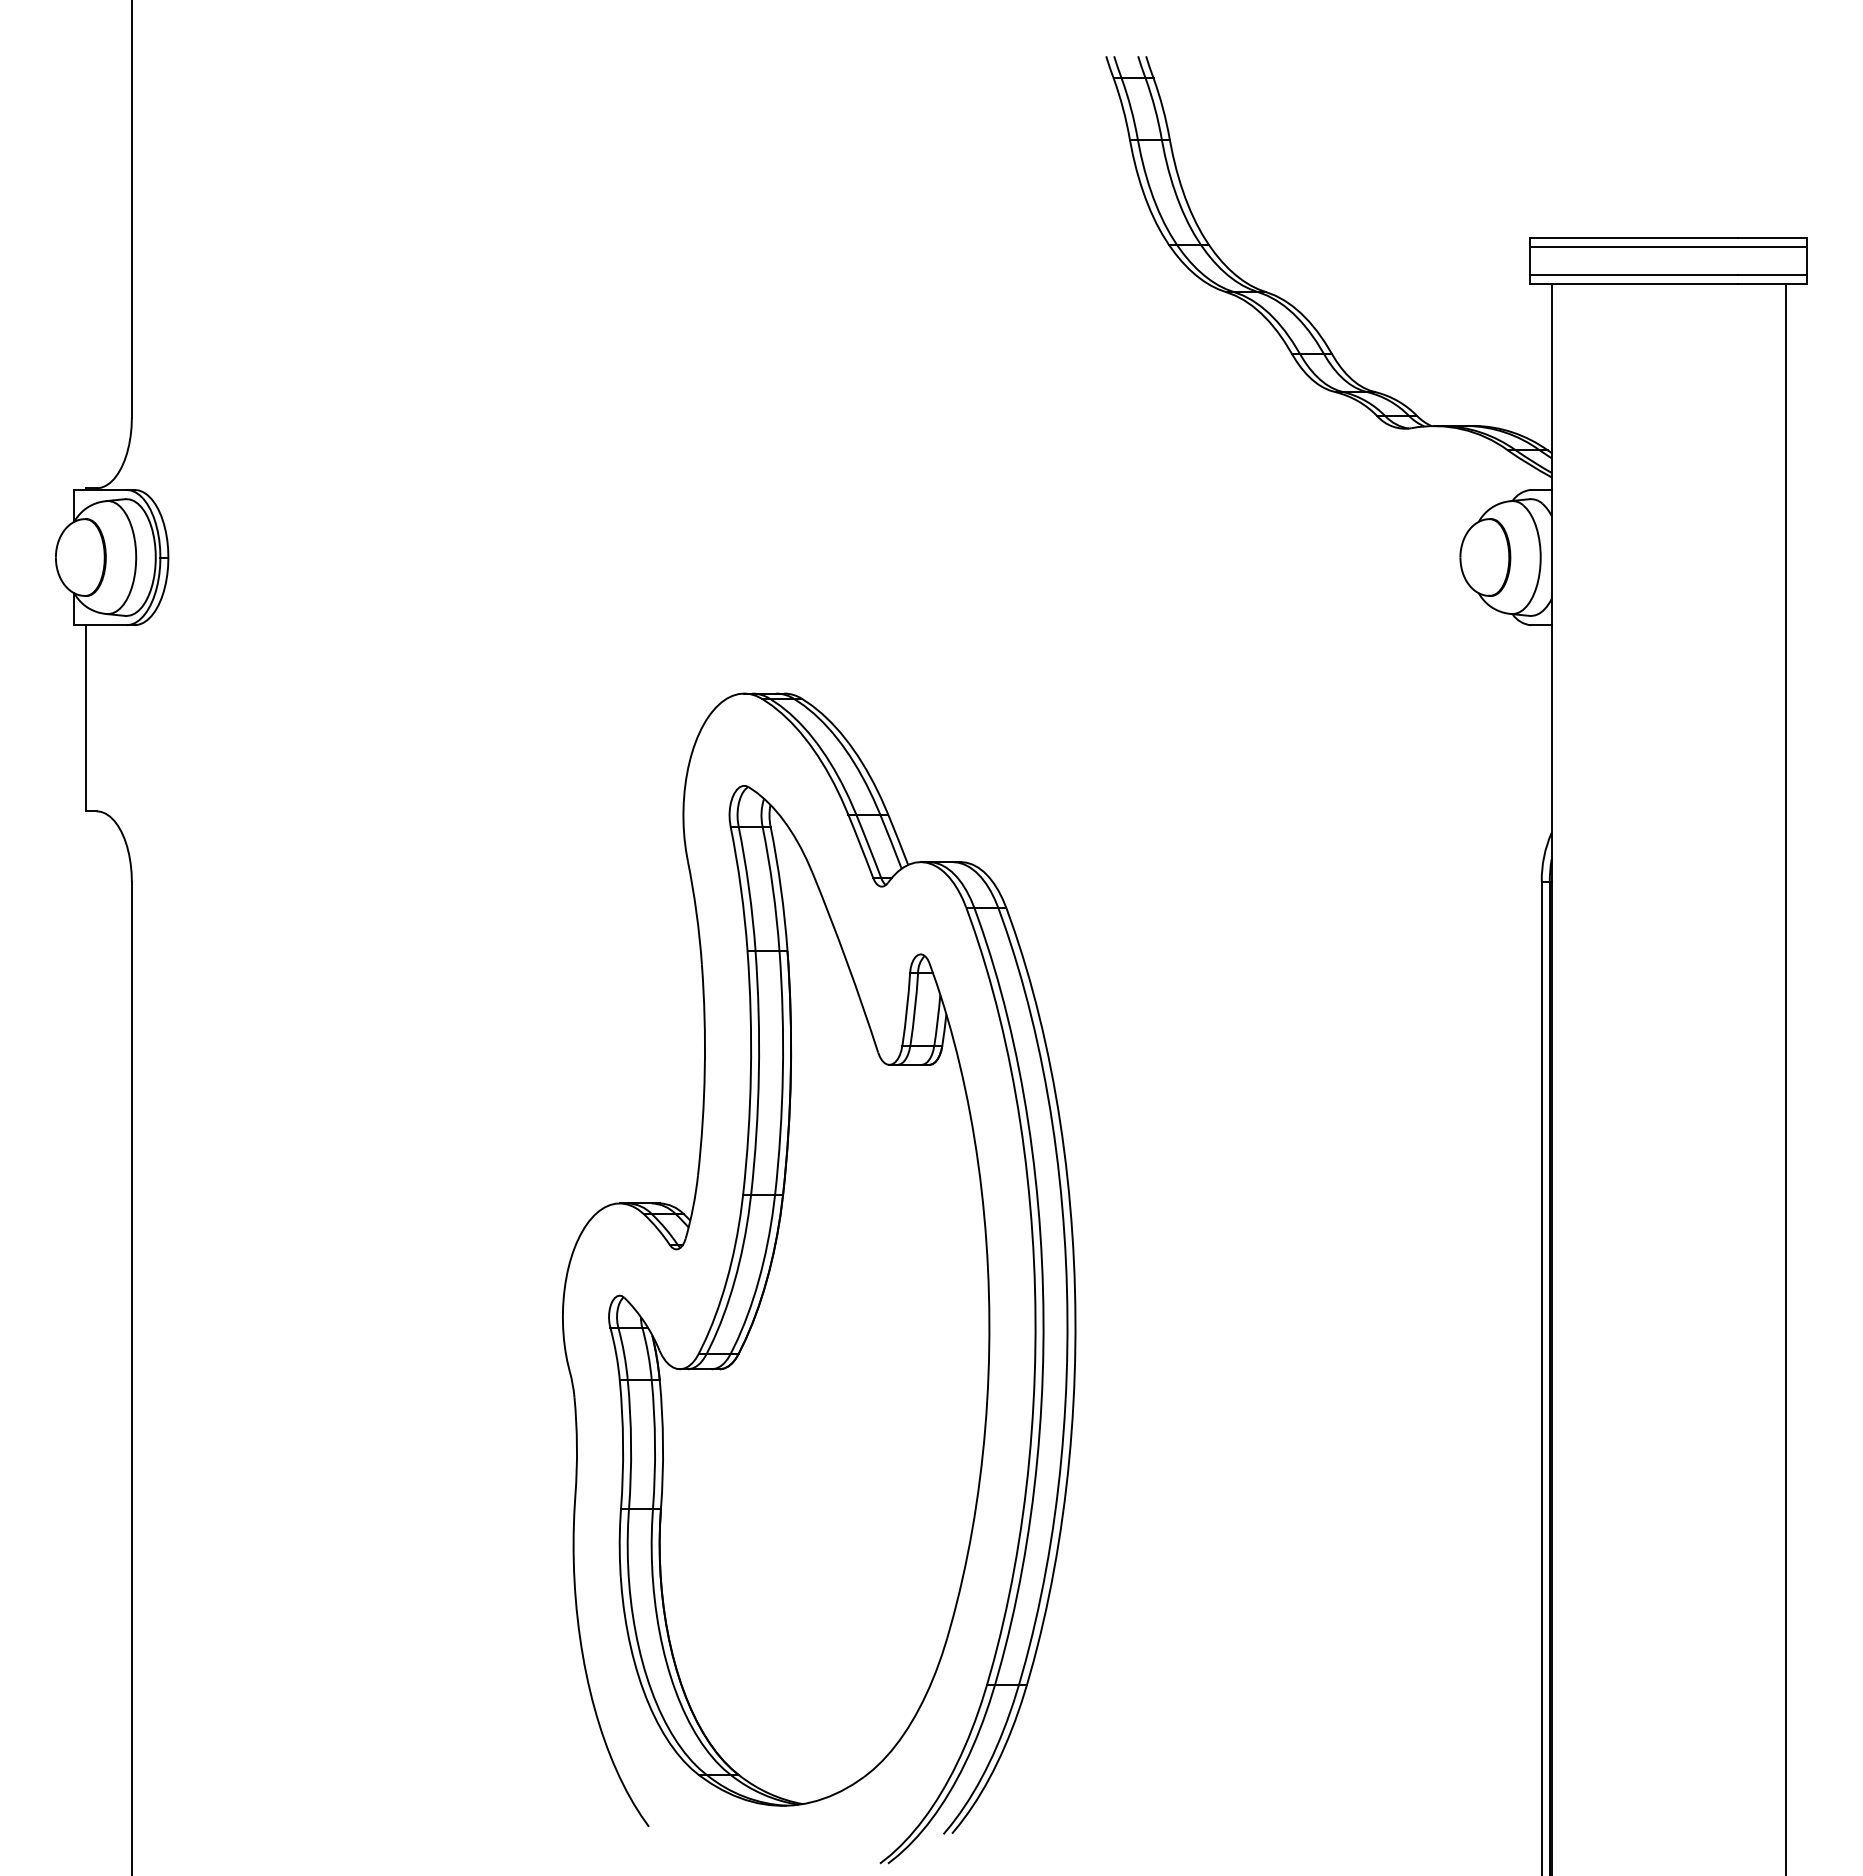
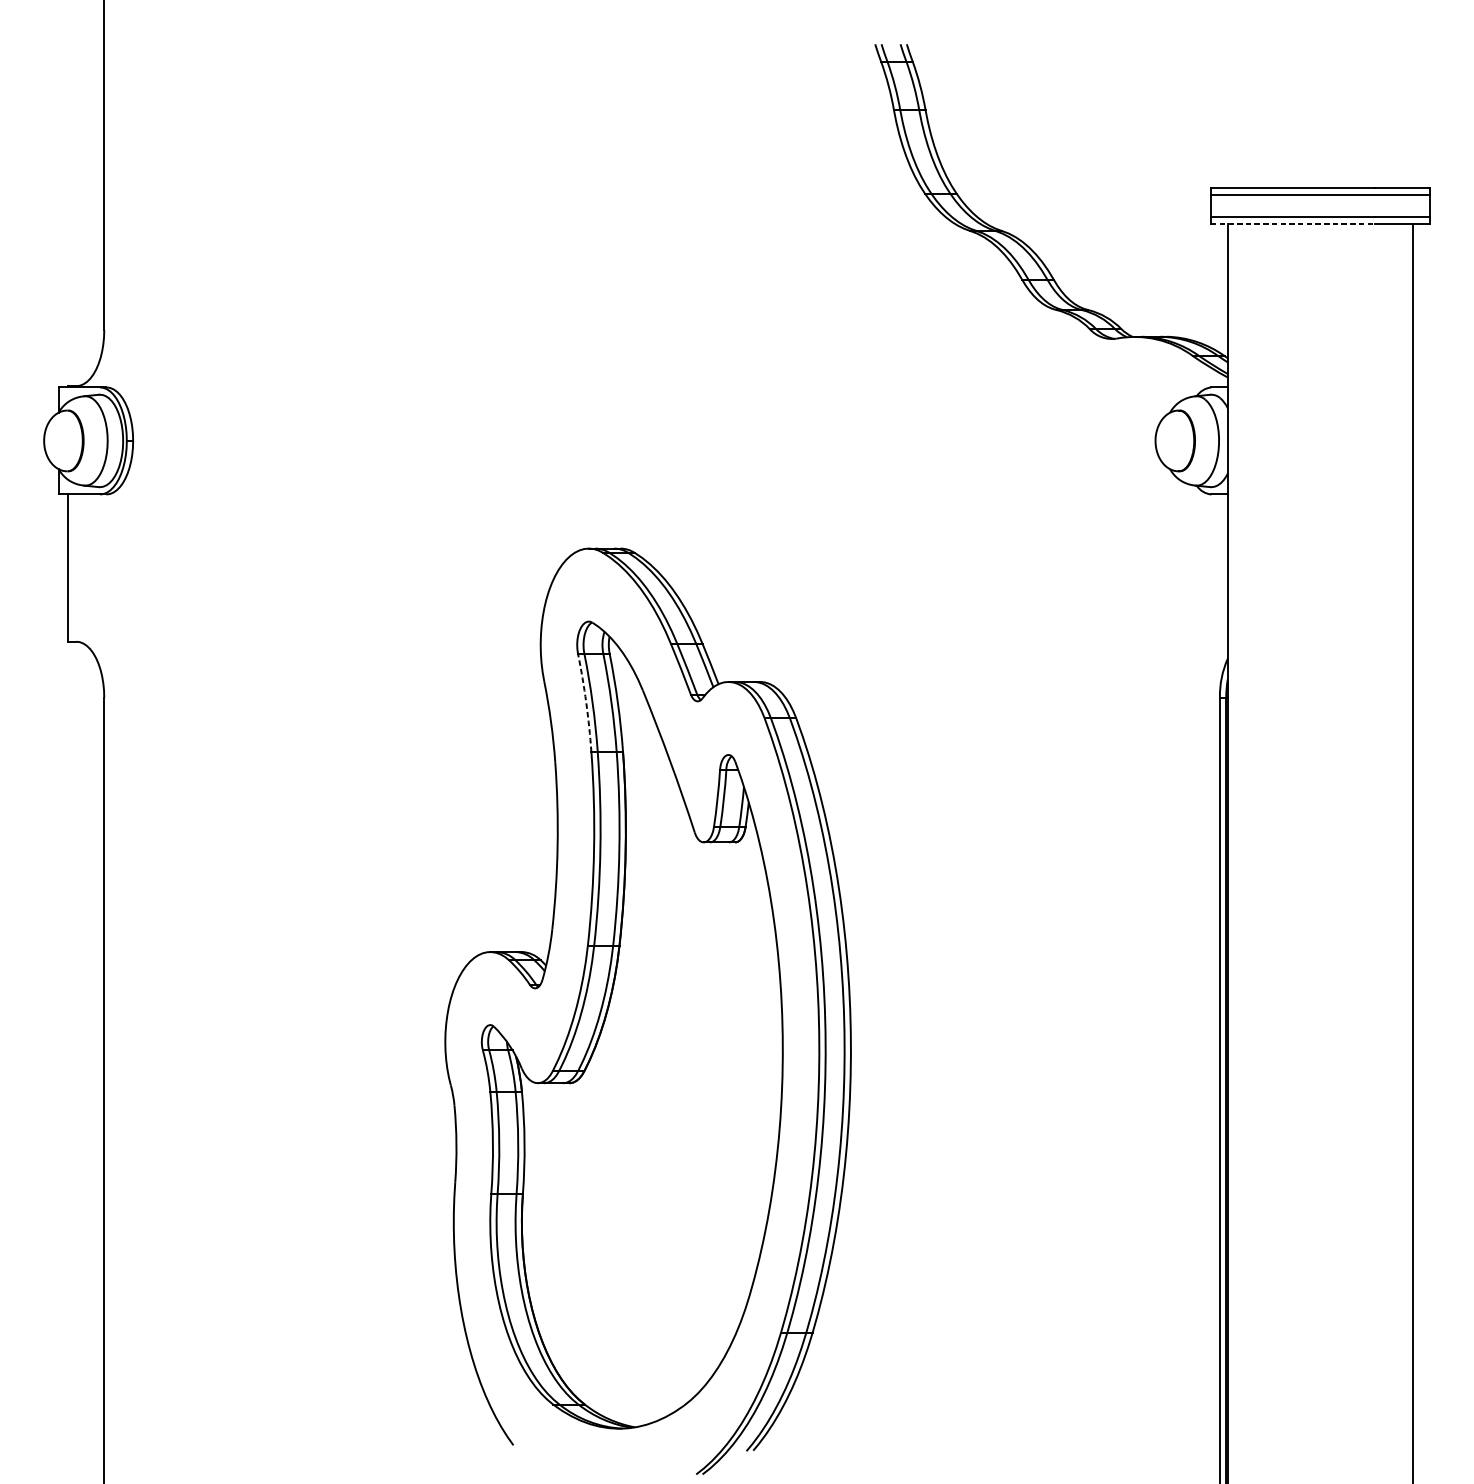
line: (1634, 283) -> (1293, 224), solid -> dashed
arc: (741, 888) -> (586, 702), solid -> dashed

